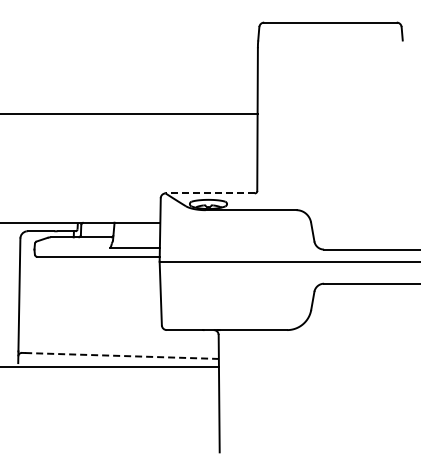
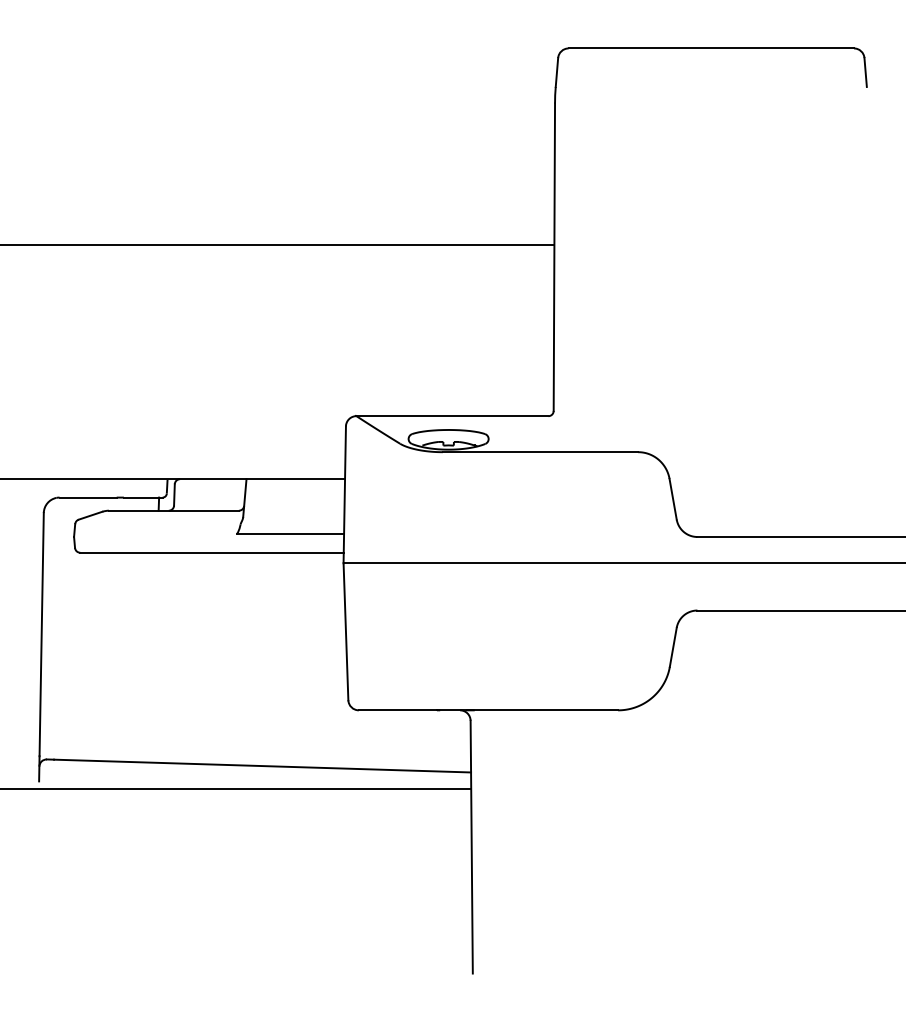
line: (210, 193) -> (453, 416), dashed -> solid
line: (122, 355) -> (263, 765), dashed -> solid

